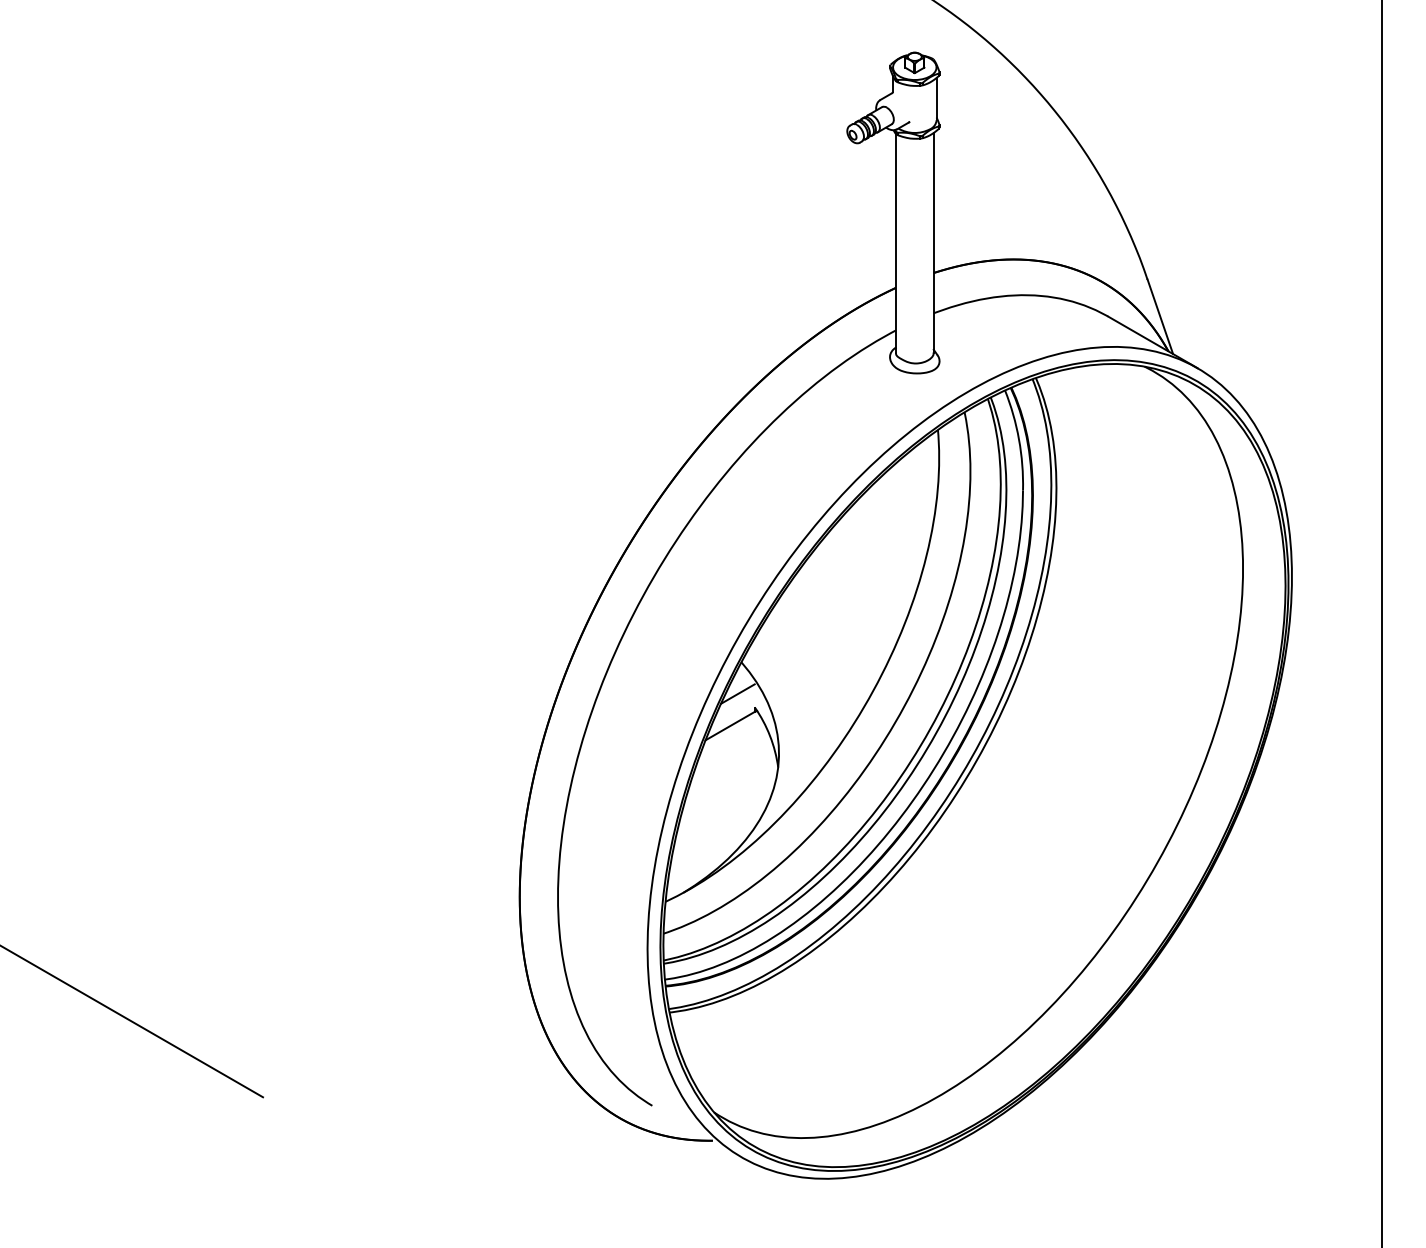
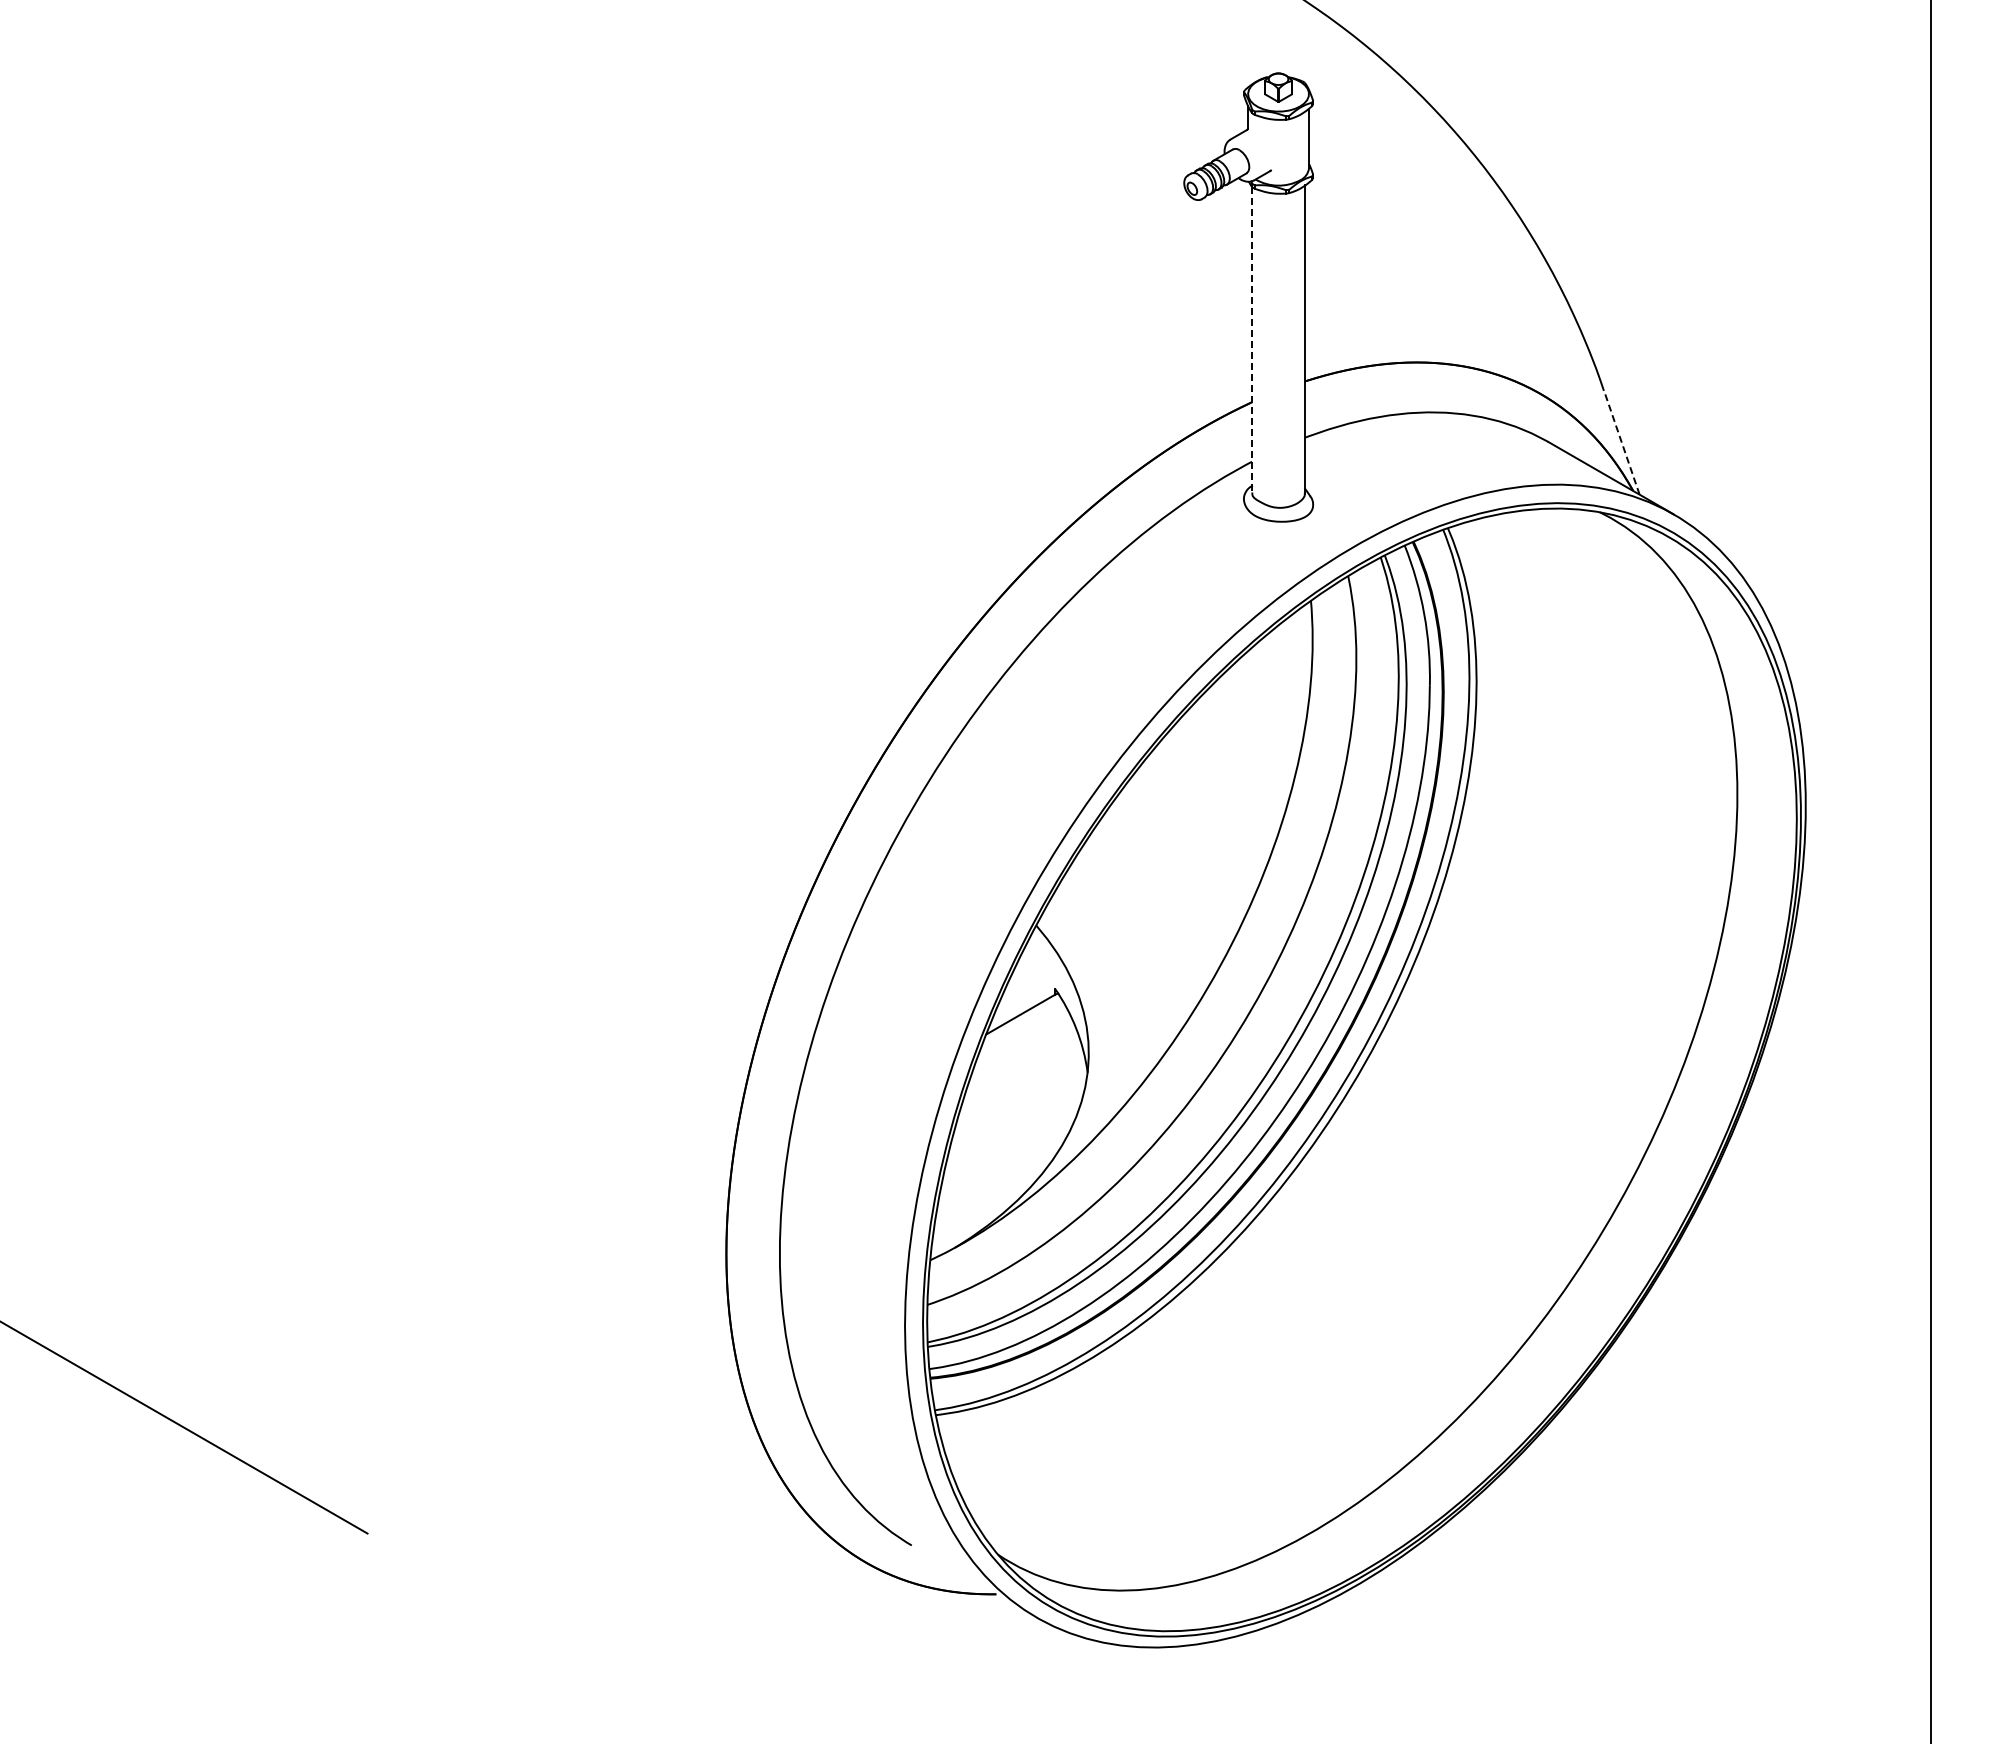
line: (896, 243) -> (1252, 340), solid -> dashed
line: (1160, 316) -> (1621, 442), solid -> dashed
line: (737, 693) -> (1030, 969), removed

